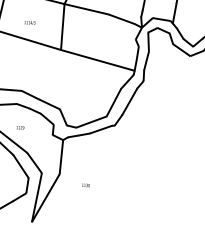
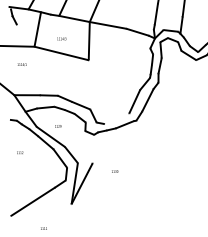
line: (97, 60) -> (119, 67), removed
line: (90, 121) -> (116, 118), removed
line: (61, 156) -> (93, 148), removed

